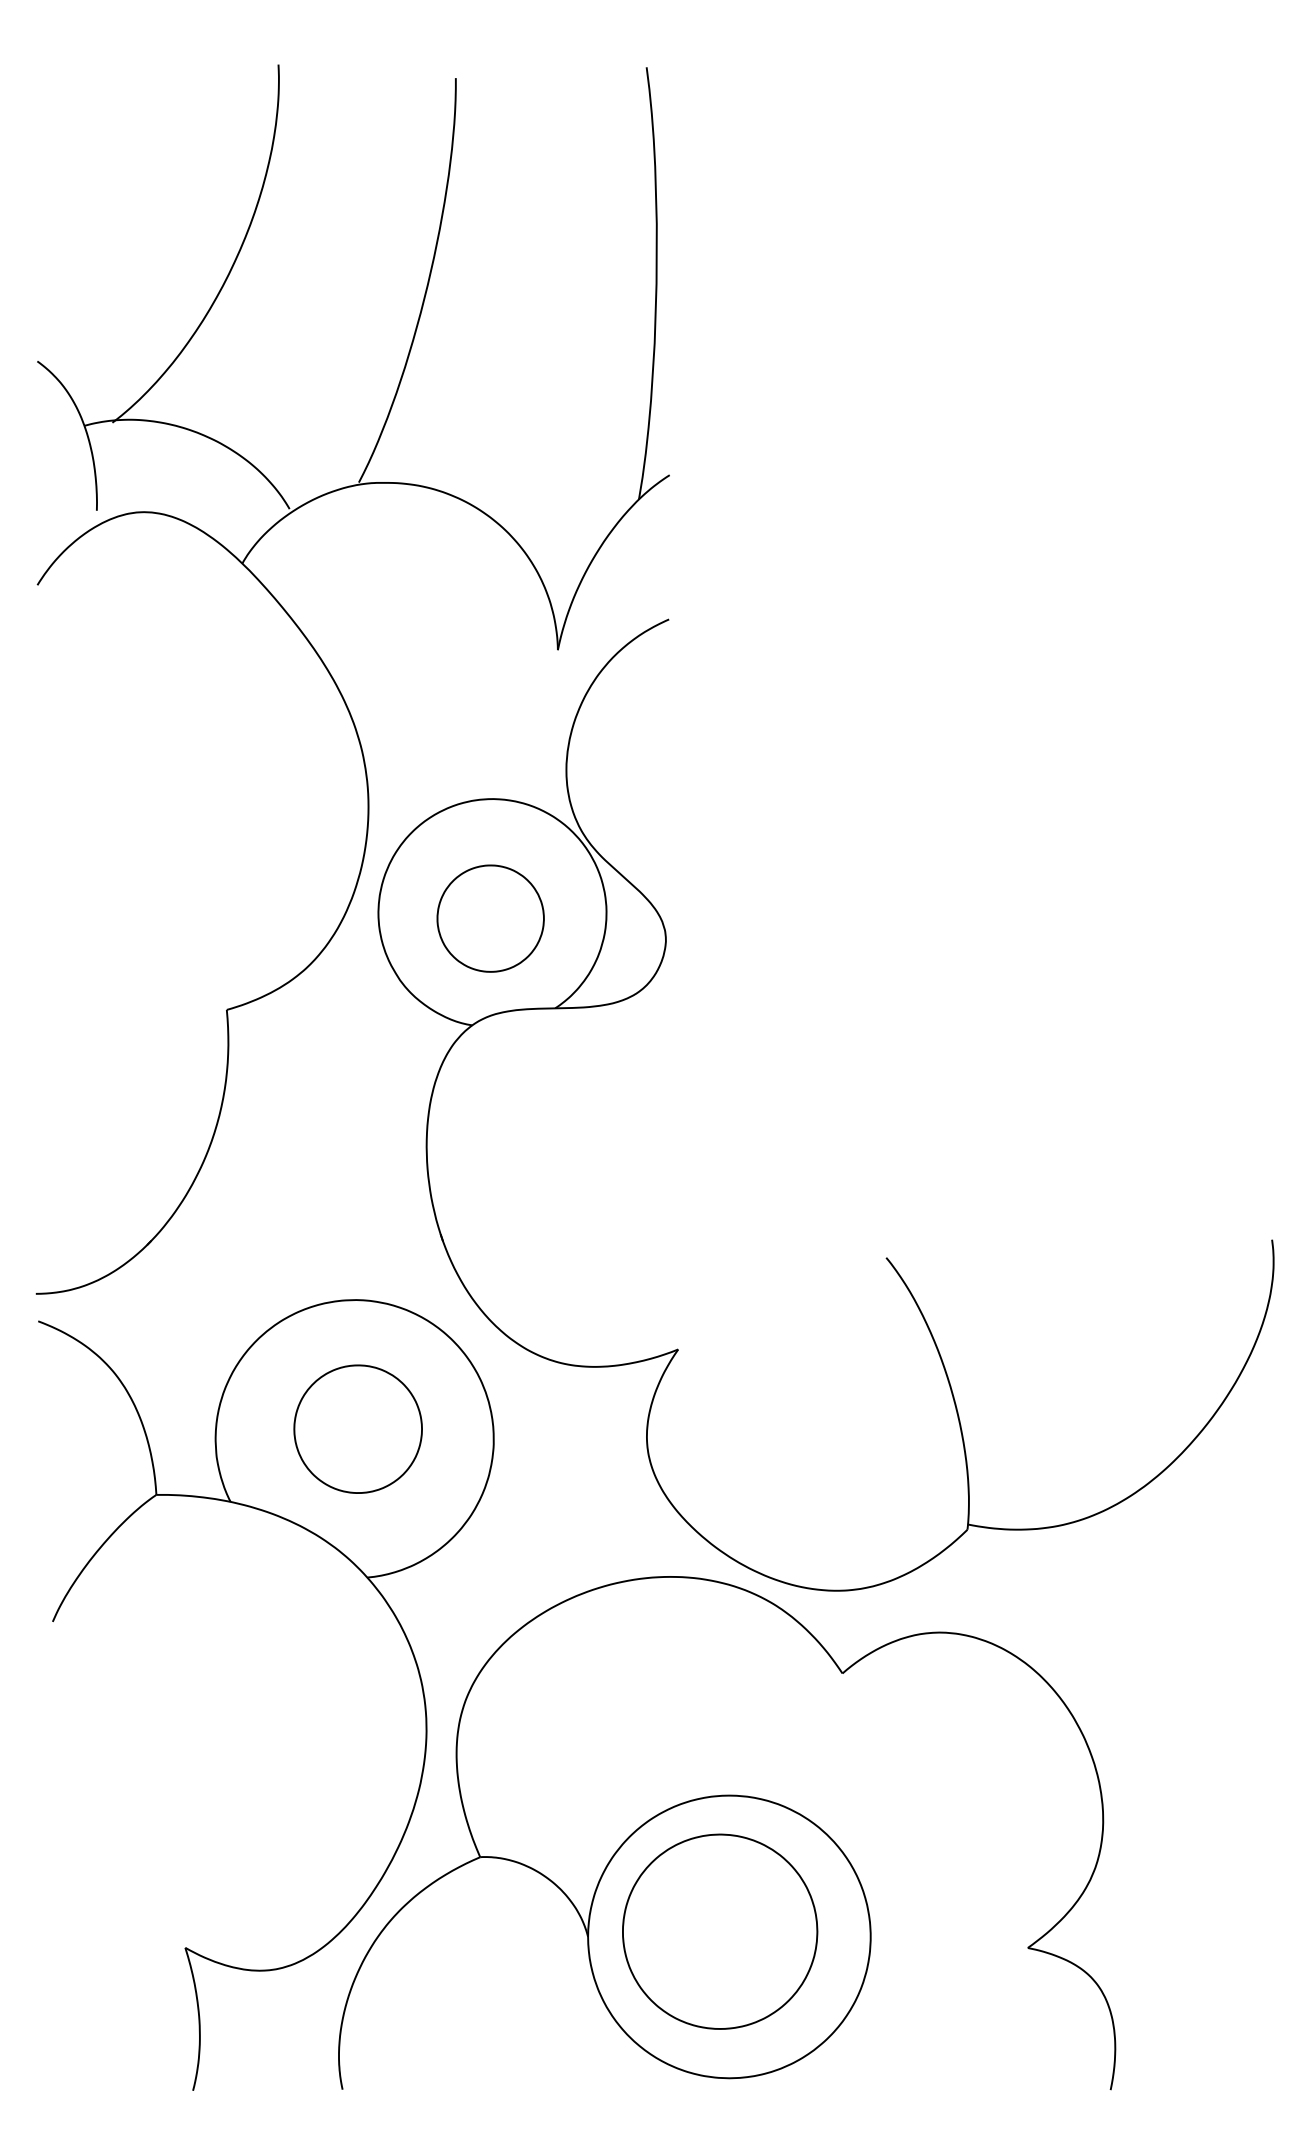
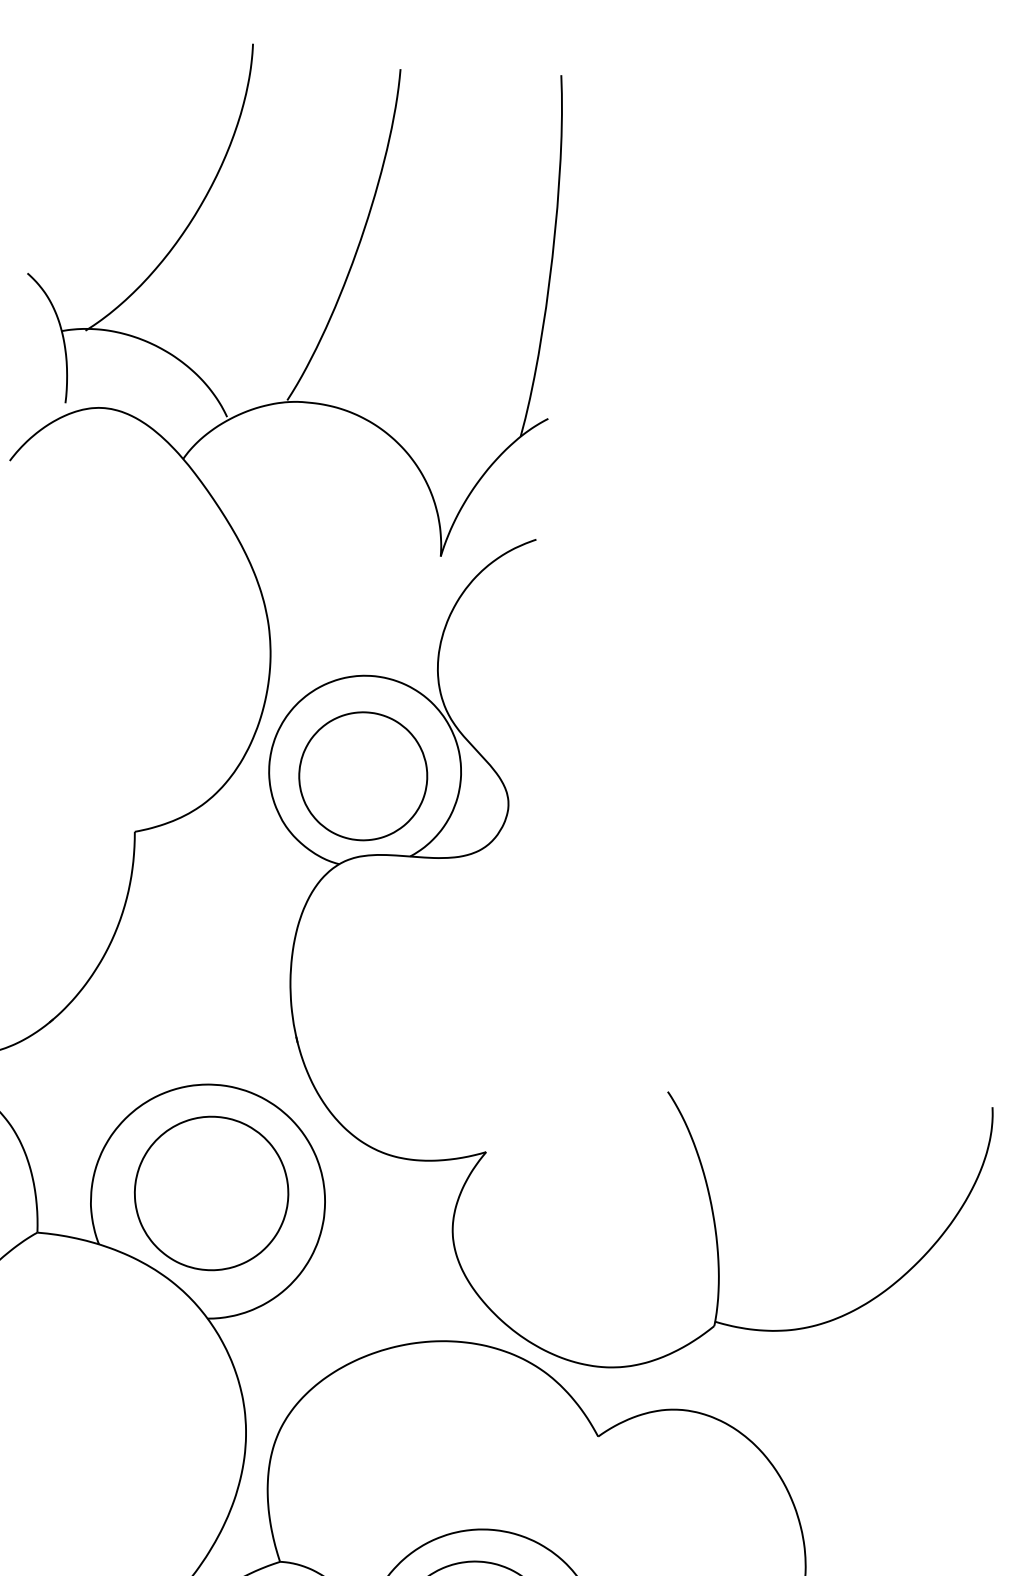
part: (490, 918) -> (363, 776), size x1.43
part: (358, 1429) -> (211, 1193), size x1.43

